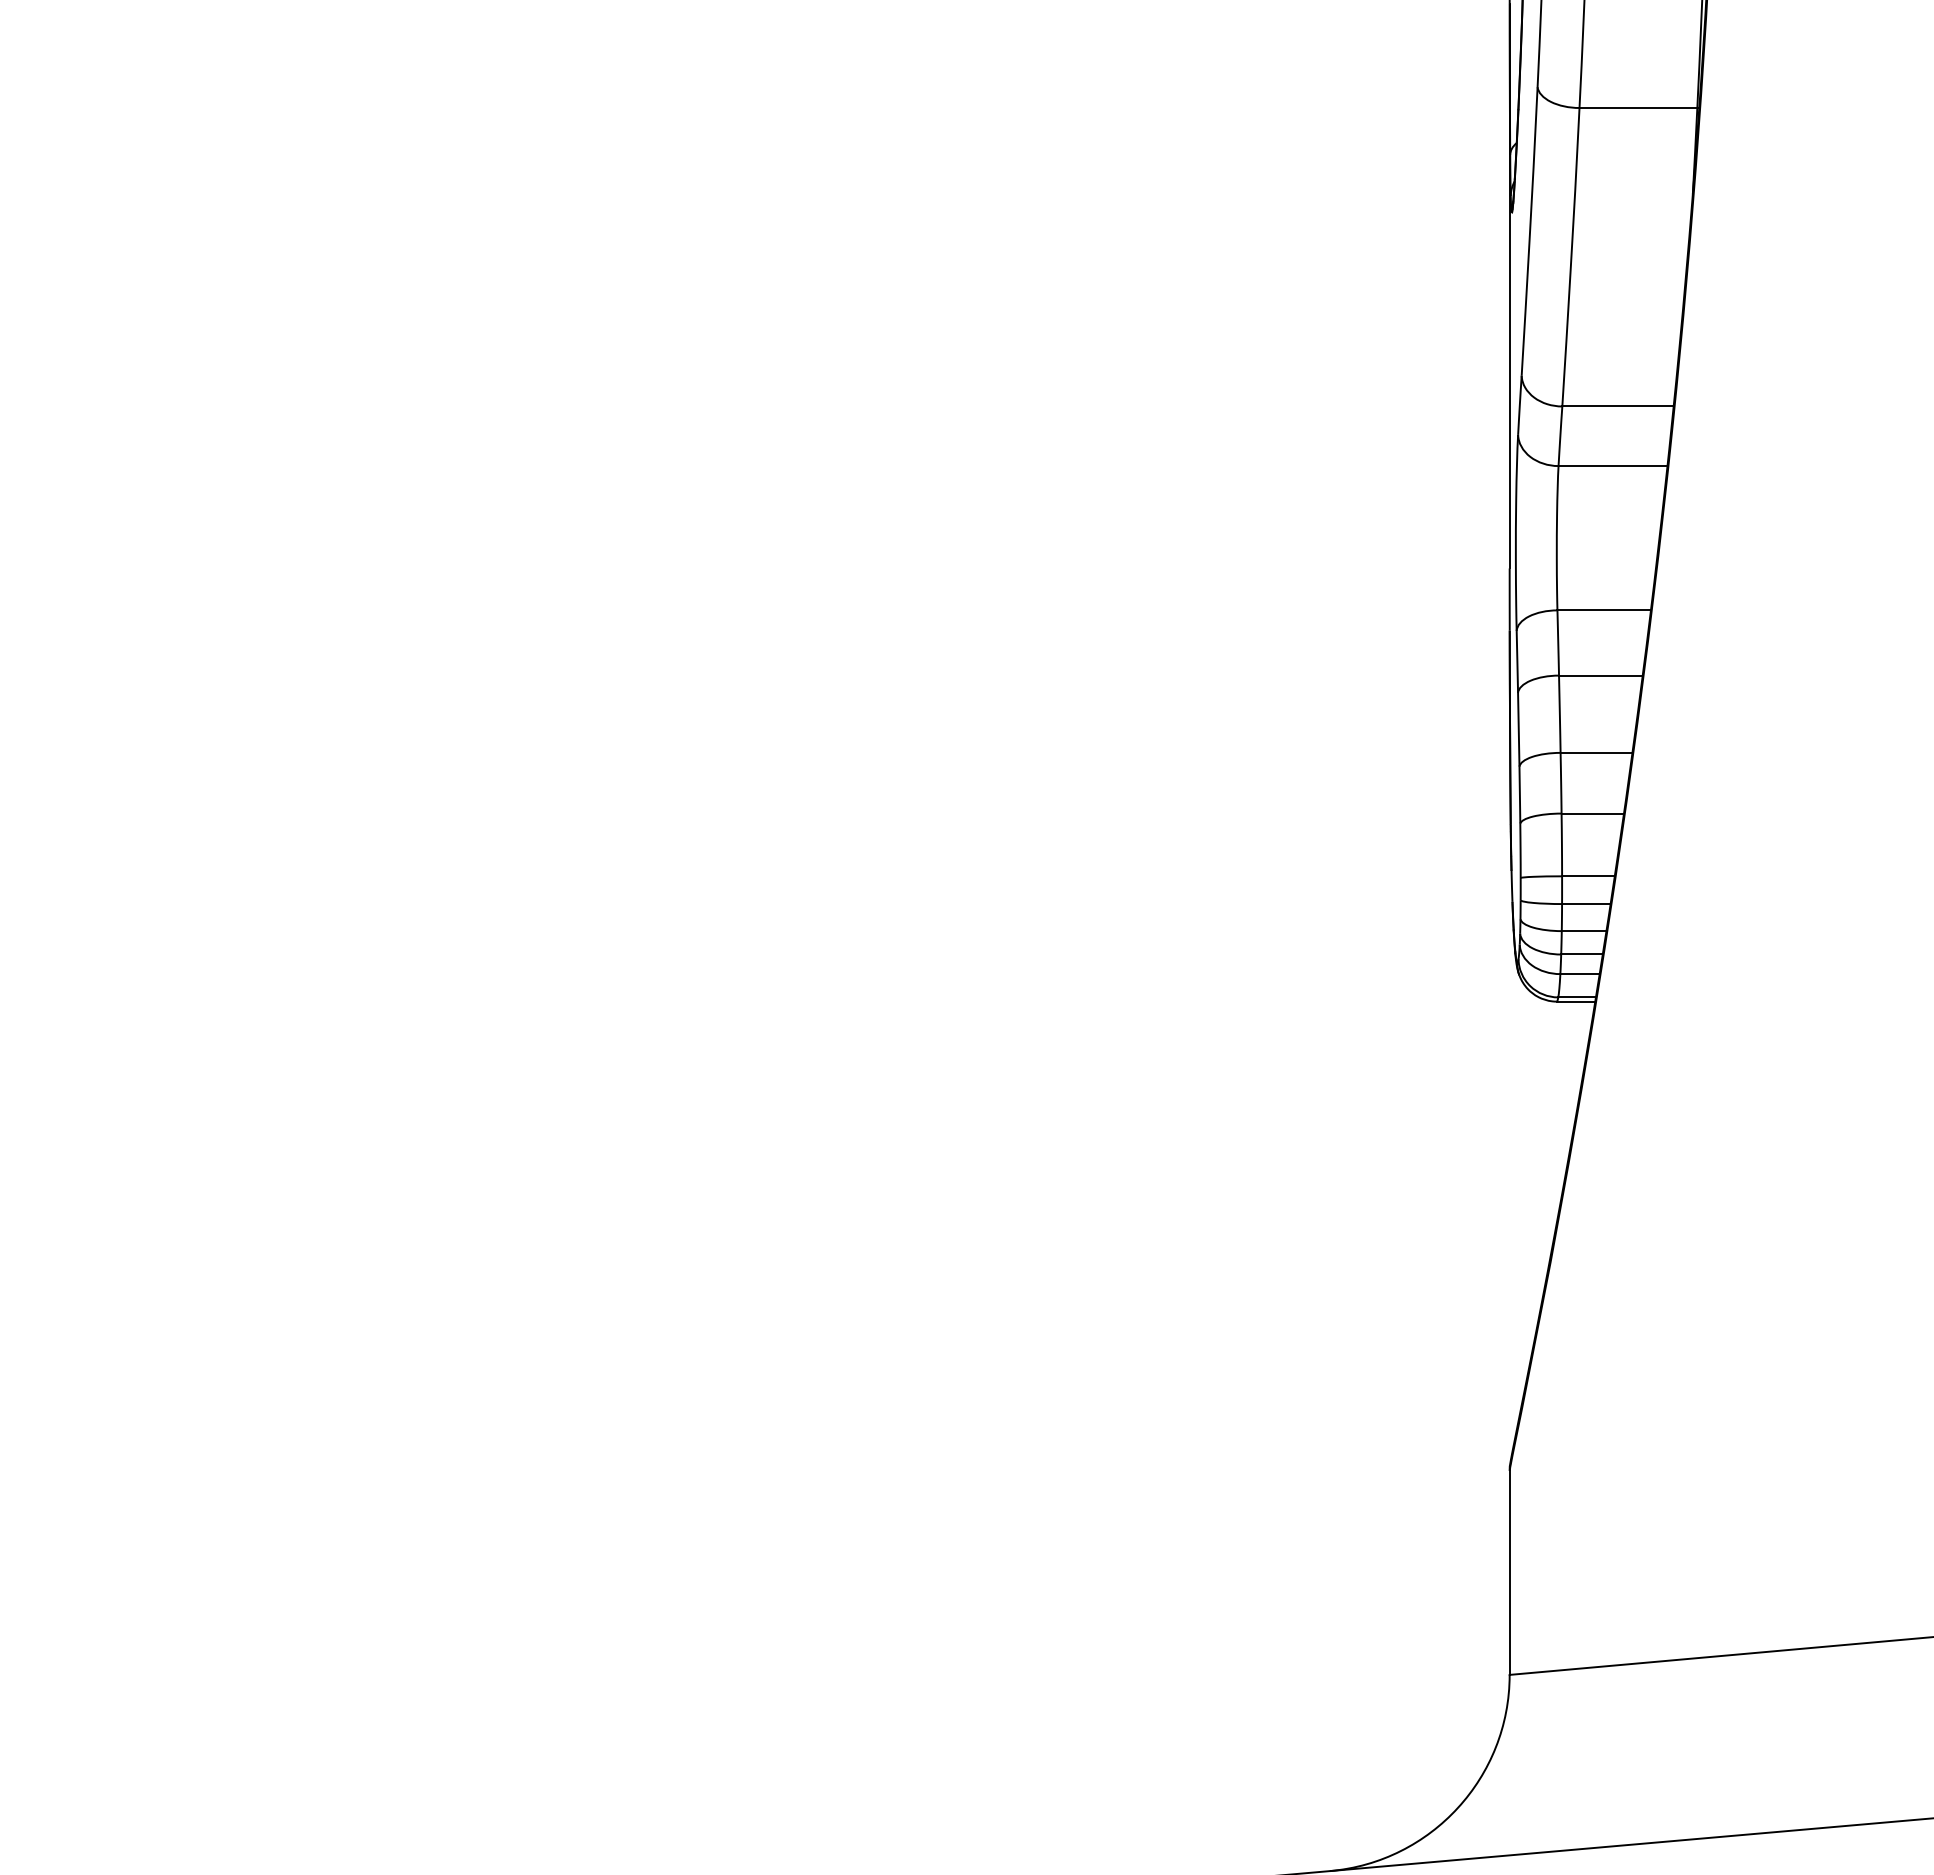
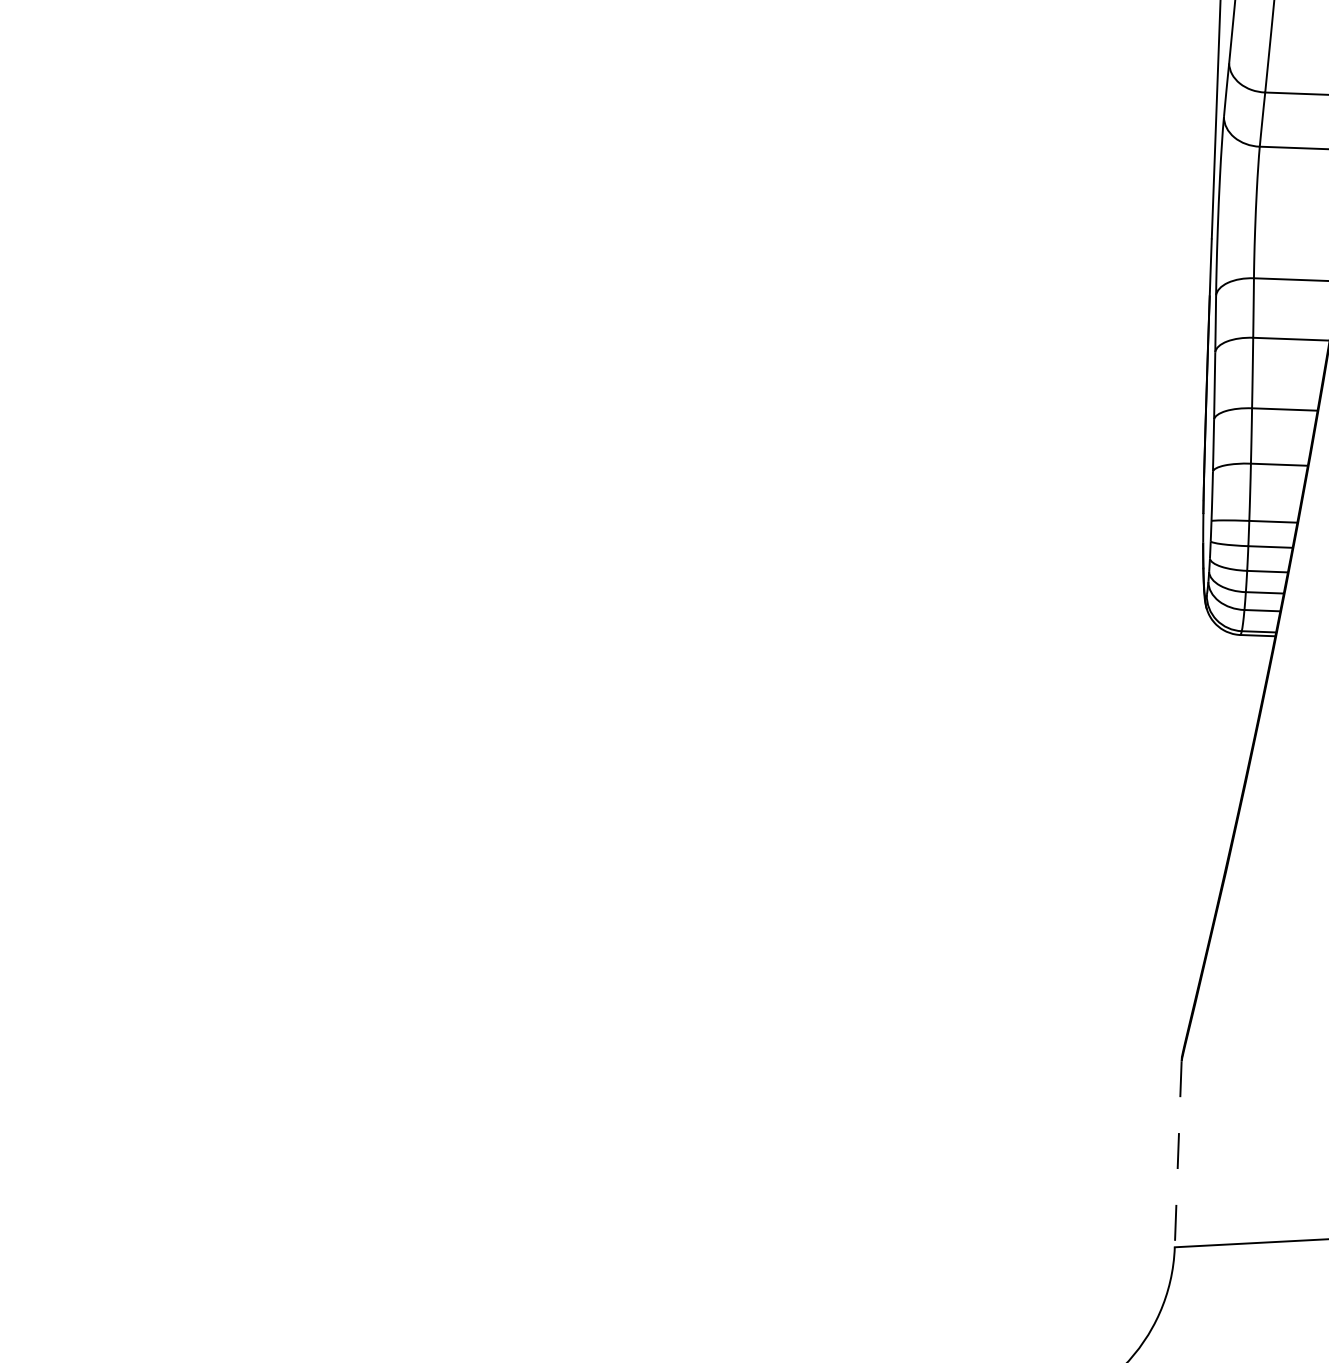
line: (1509, 1573) -> (1178, 1154), solid -> dashed

